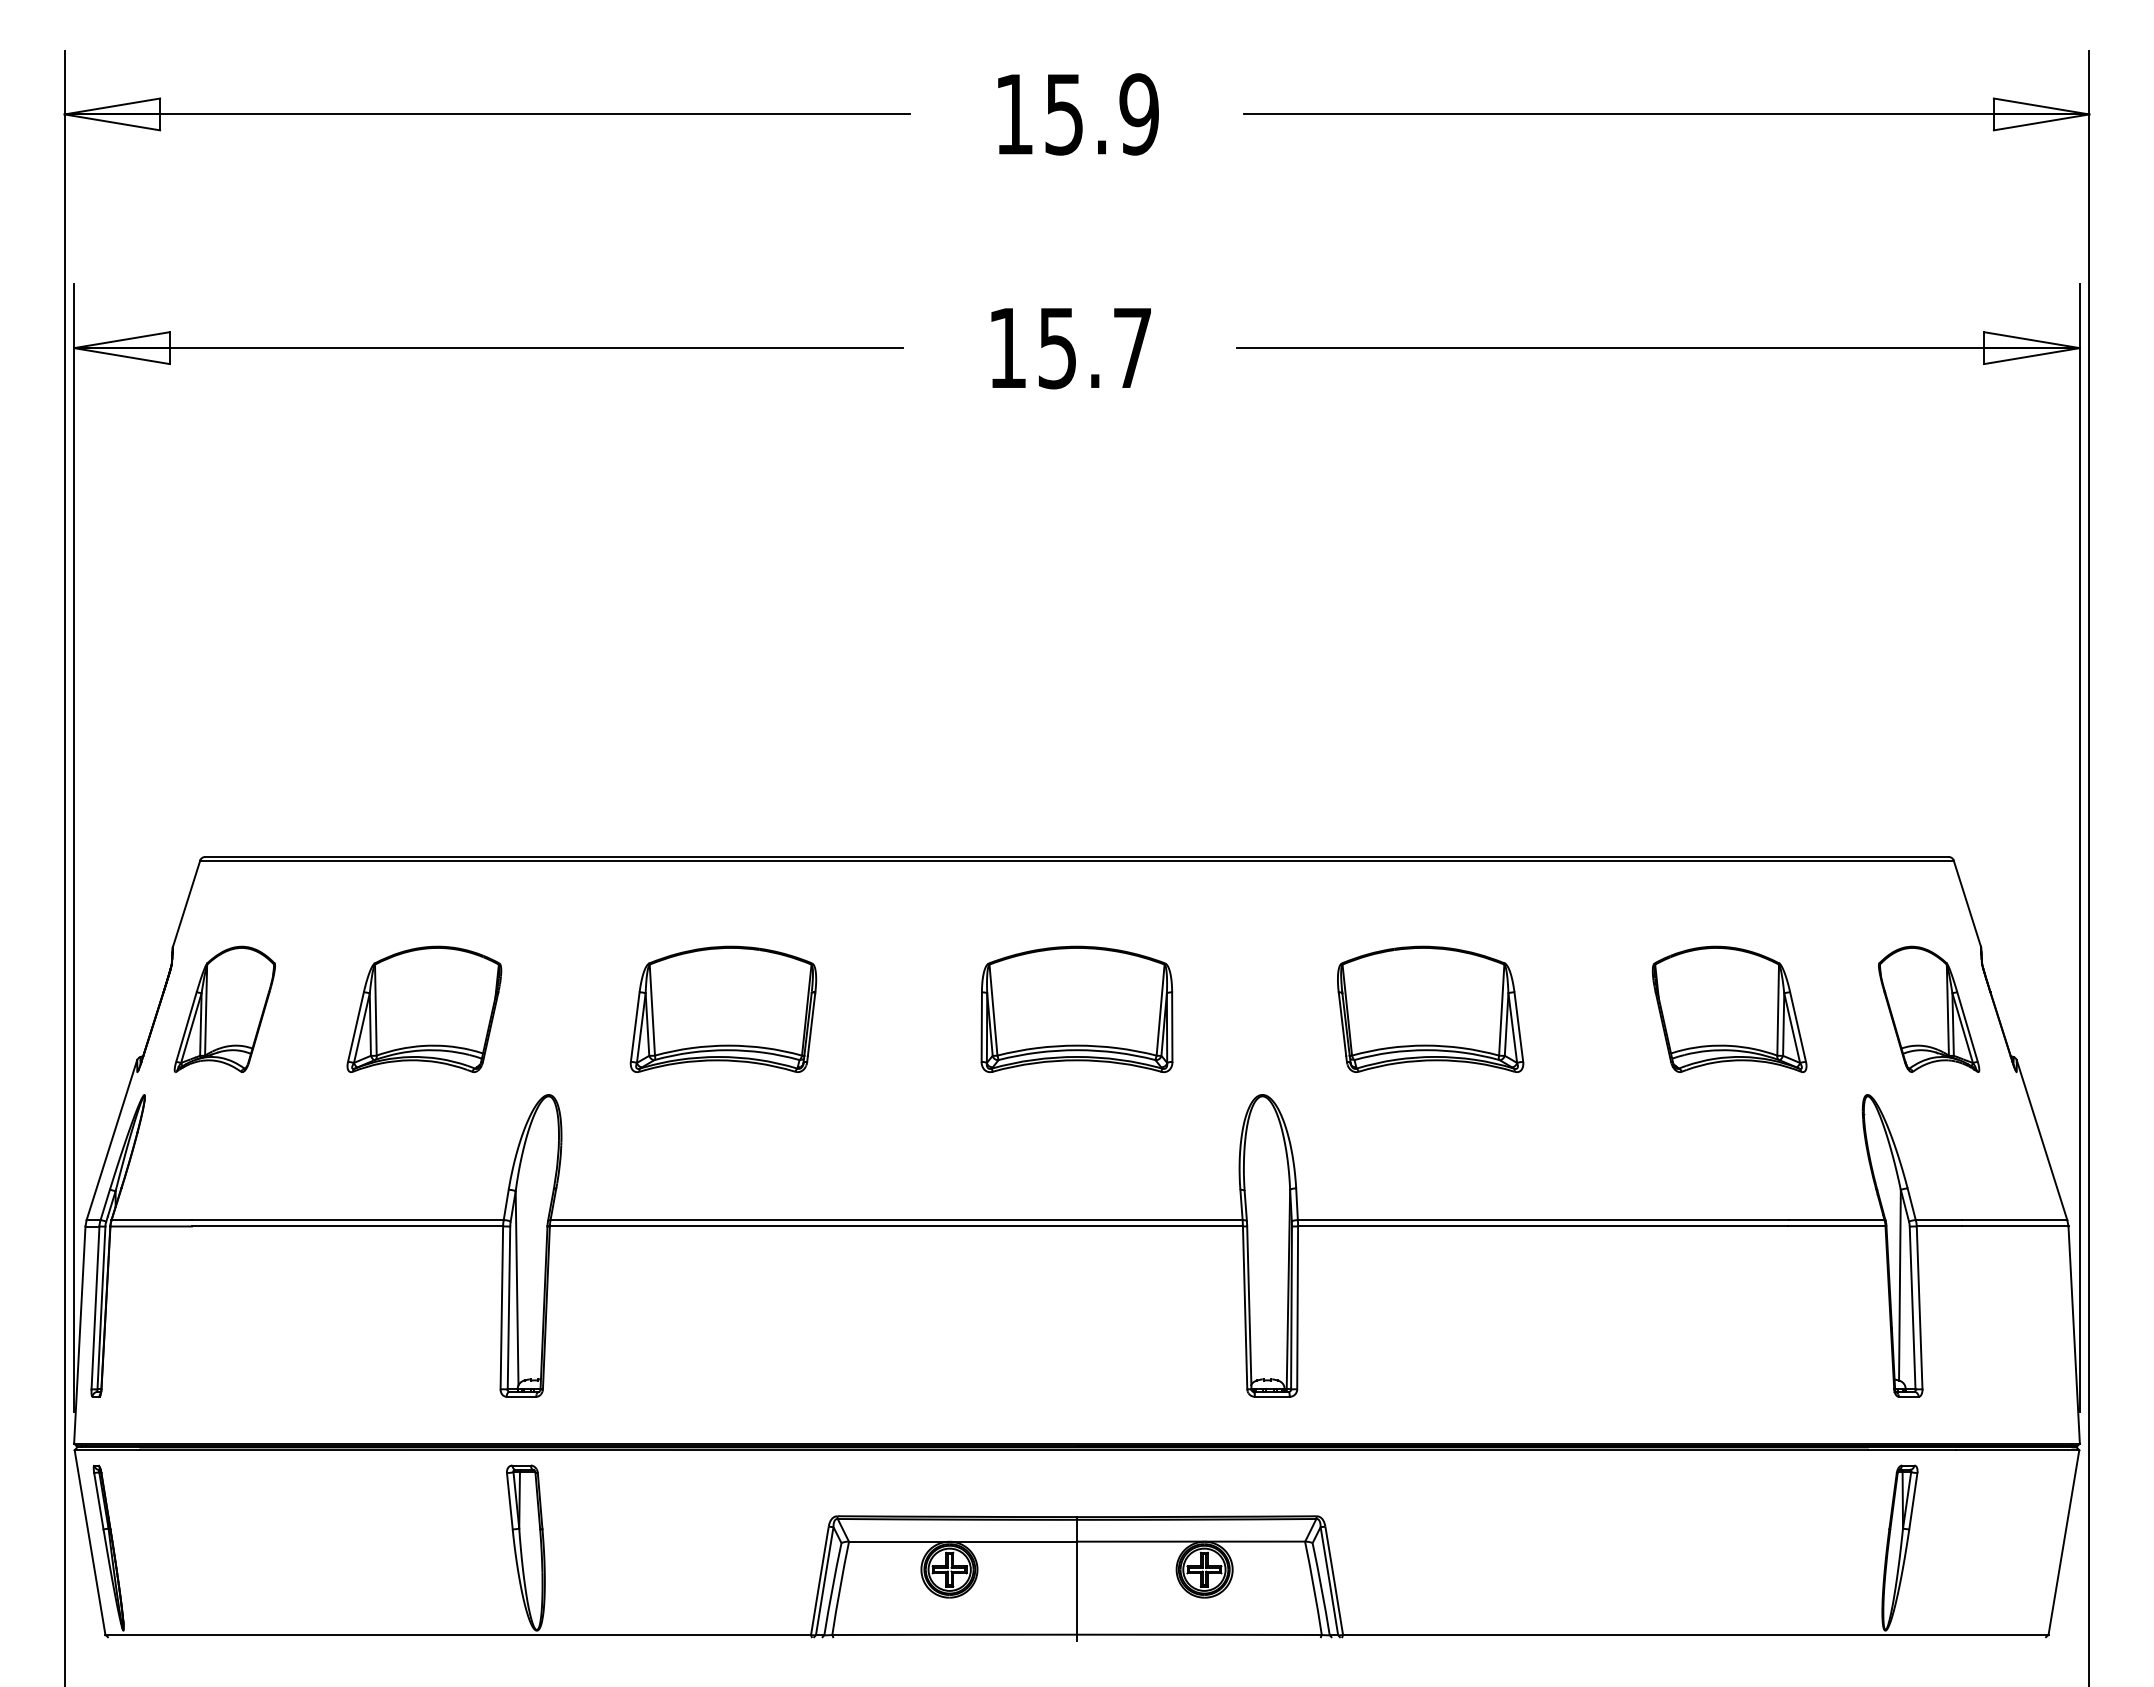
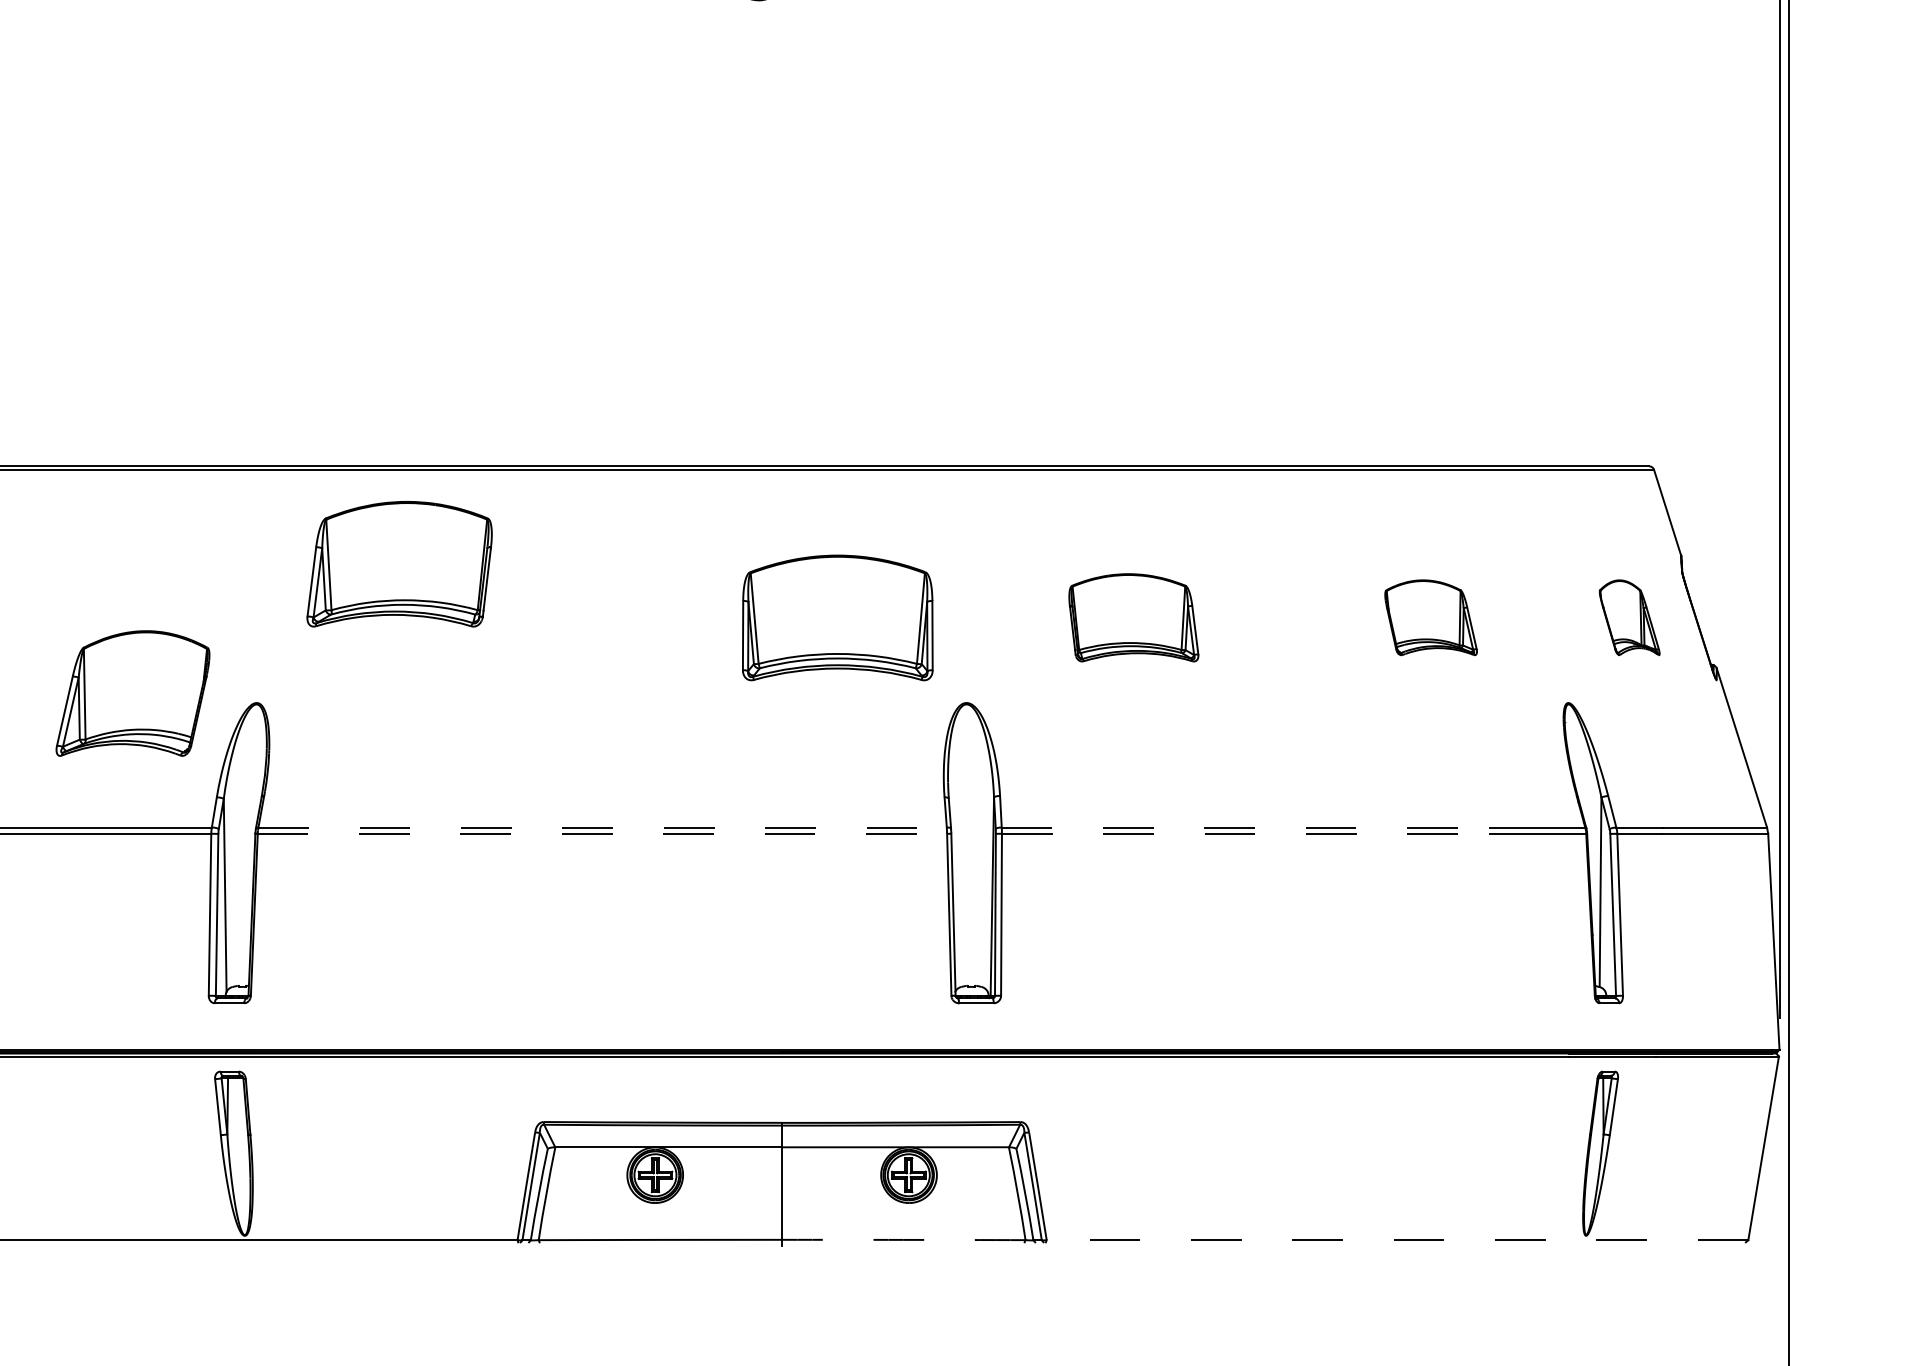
part: (424, 1008) -> (133, 692), moved
part: (723, 1008) -> (399, 563), moved
part: (1076, 1008) -> (837, 617), moved
part: (1430, 1008) -> (1133, 617), size x0.7
part: (1729, 1008) -> (1431, 617), size x0.6
part: (1929, 1008) -> (1629, 617), size x0.6
line: (897, 1220) -> (603, 827), solid -> dashed
line: (1543, 1220) -> (1246, 827), solid -> dashed
line: (896, 1226) -> (602, 833), solid -> dashed
line: (1543, 1226) -> (1246, 833), solid -> dashed
arc: (1199, 1634) -> (903, 1239), solid -> dashed
line: (1695, 1635) -> (1397, 1240), solid -> dashed

